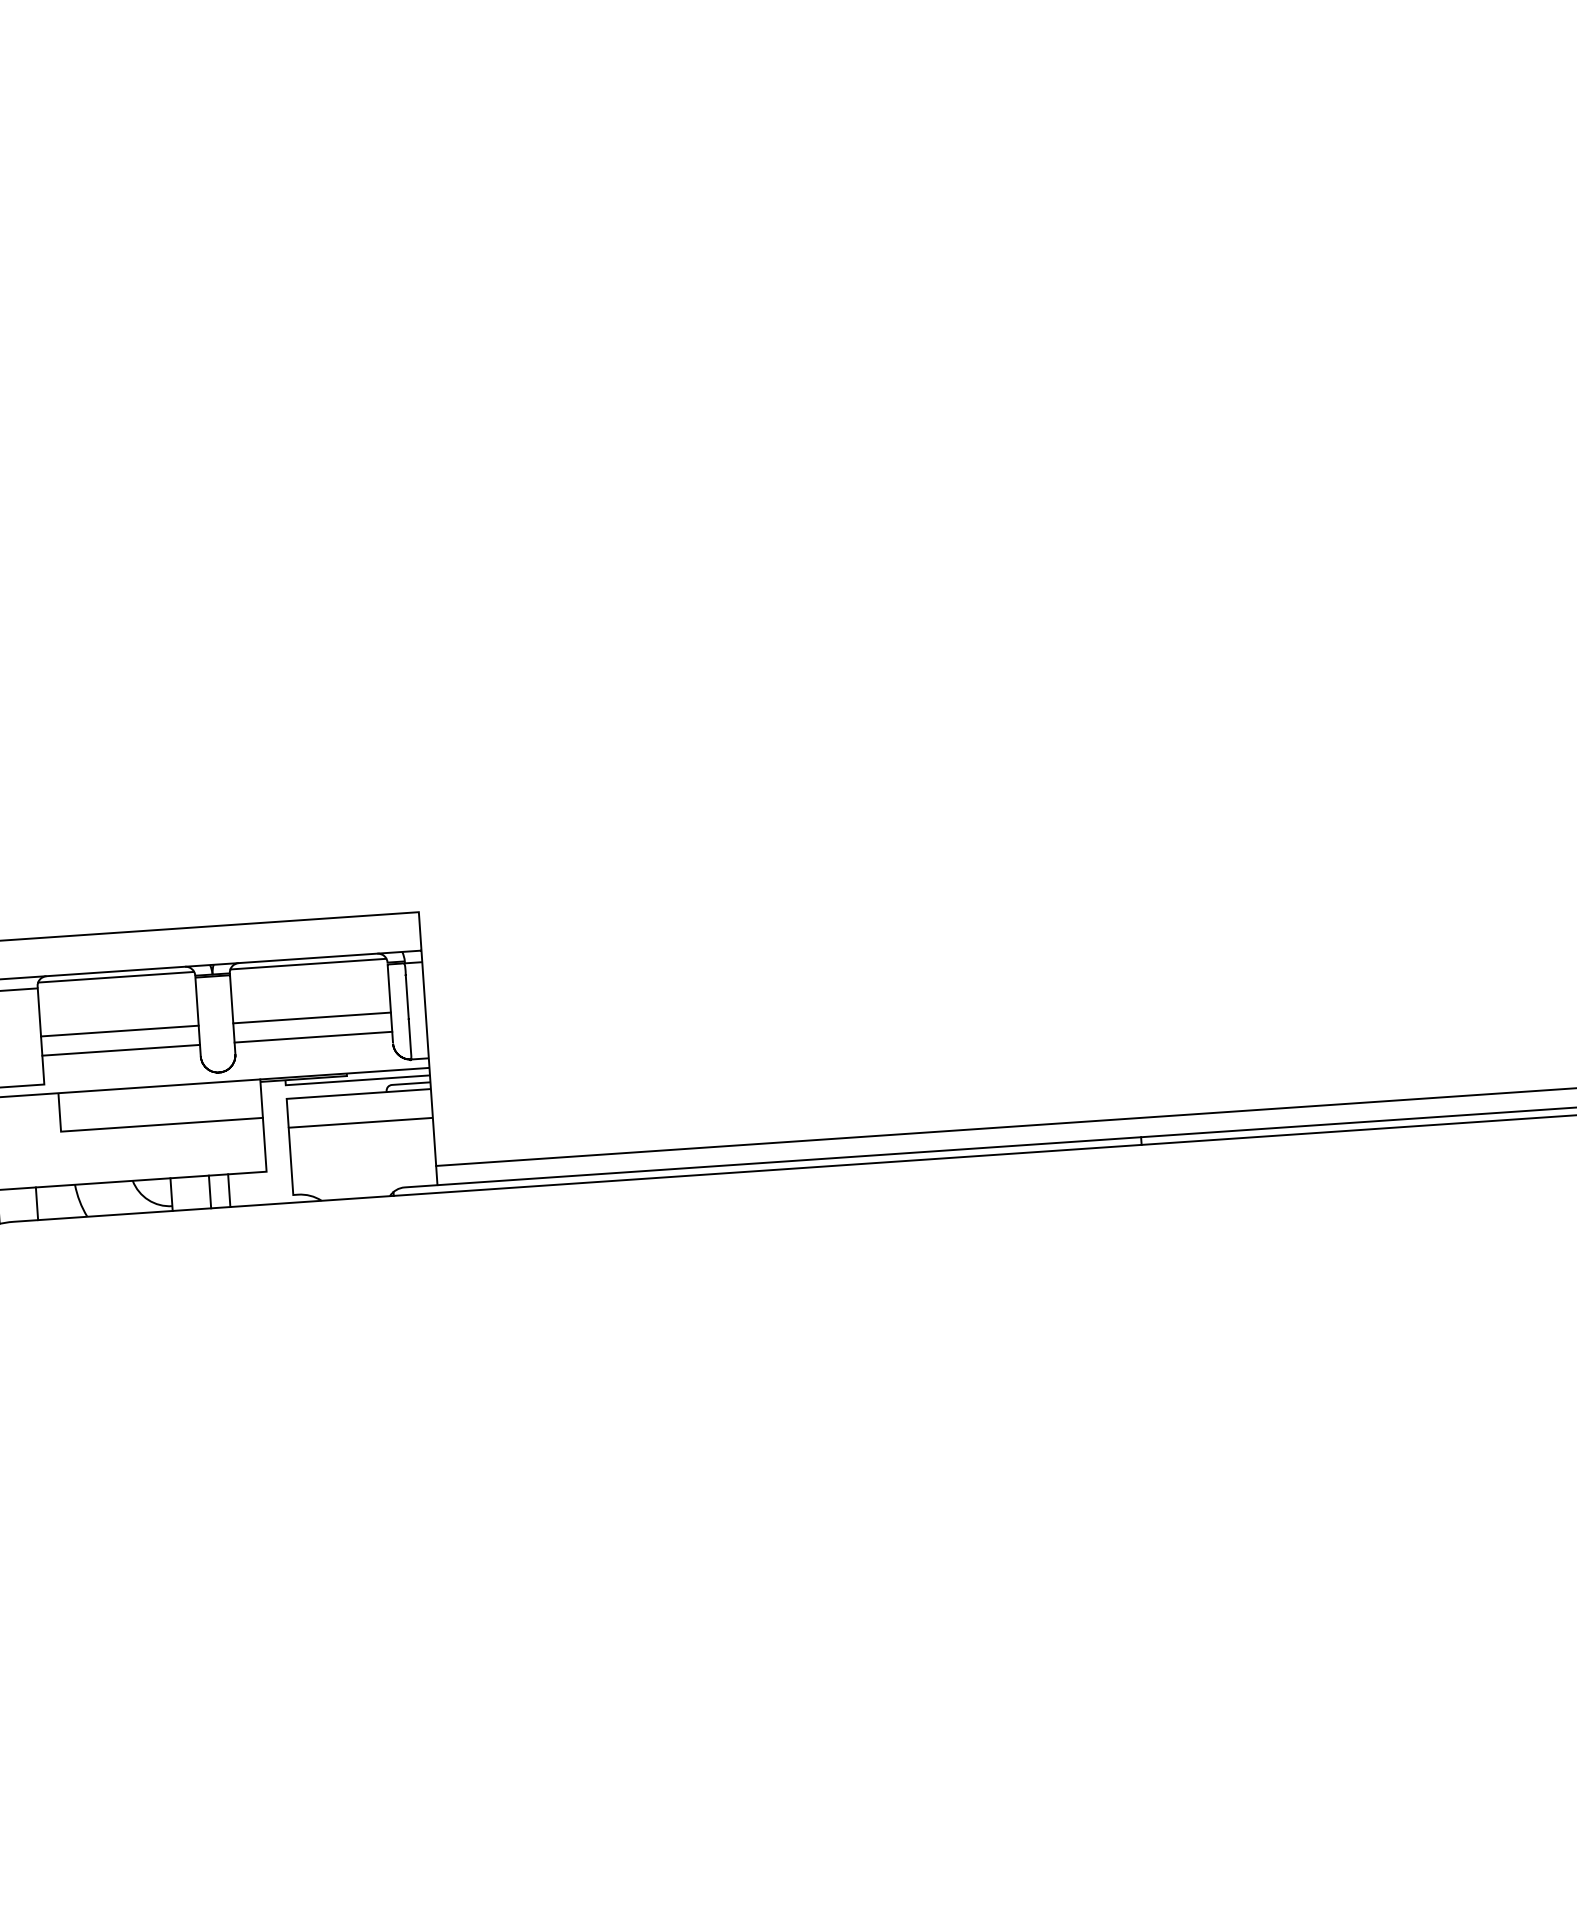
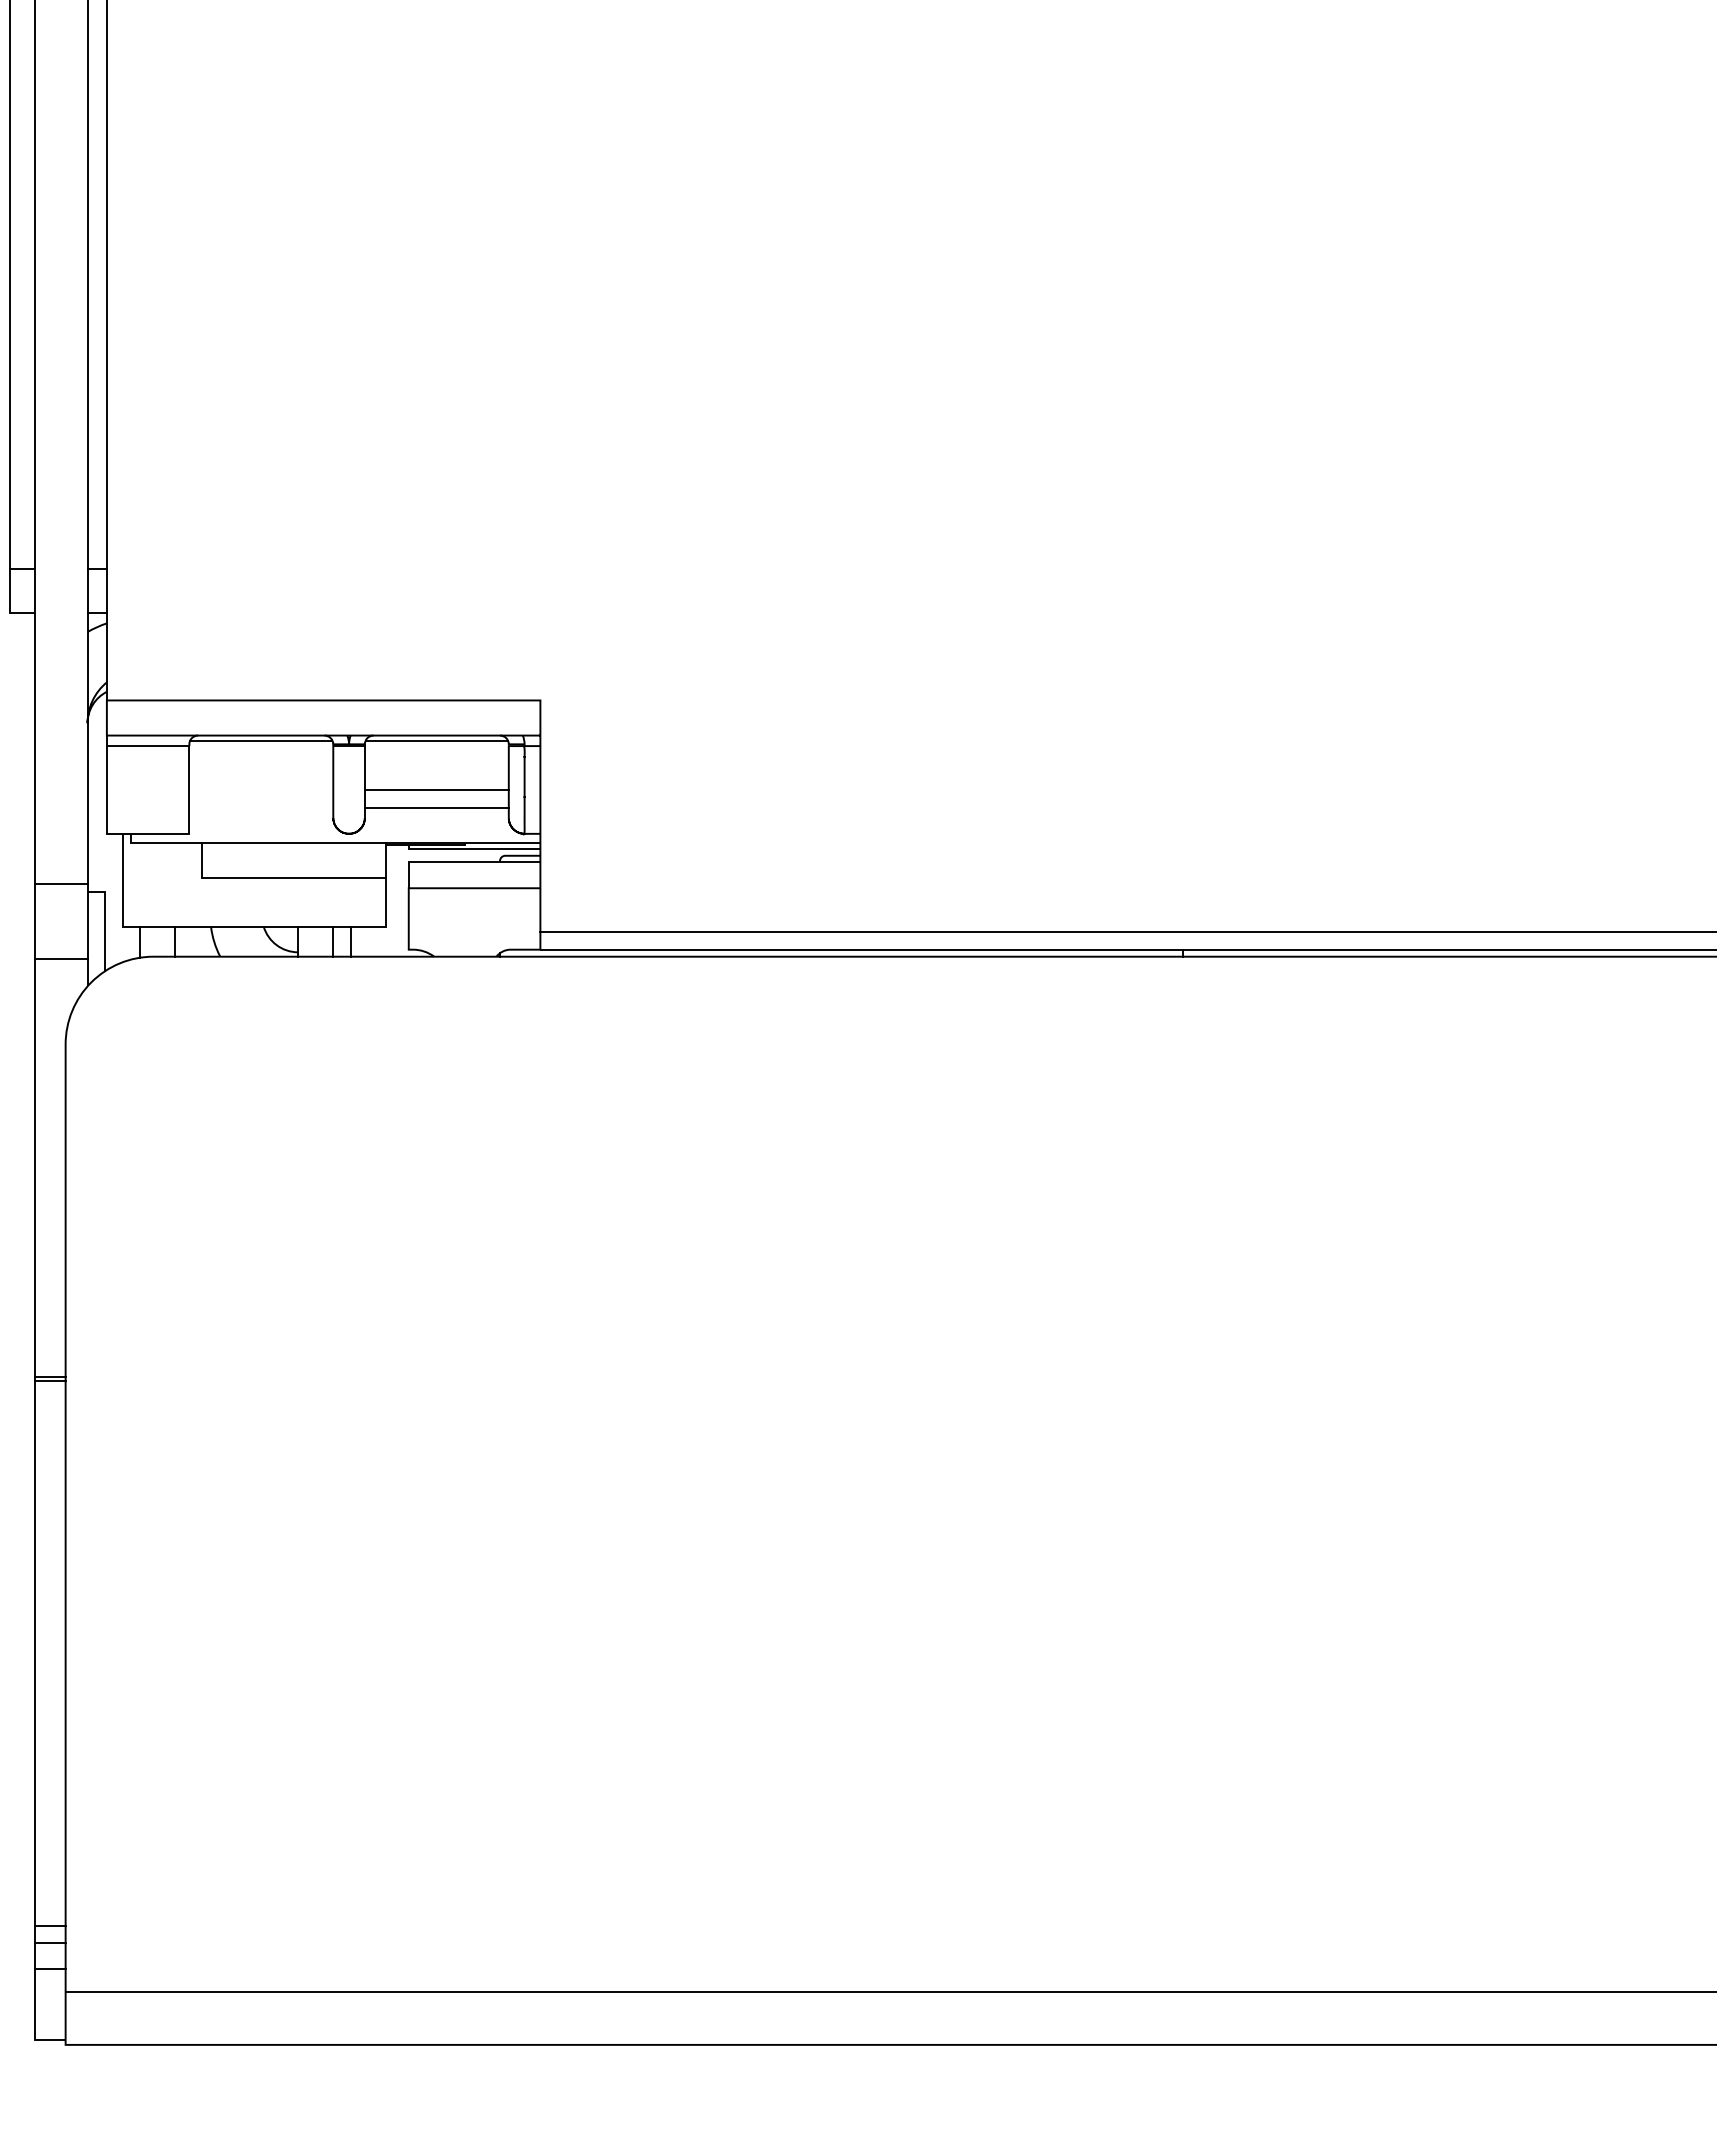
line: (120, 1030) -> (261, 789), removed
line: (121, 1050) -> (261, 807), removed

